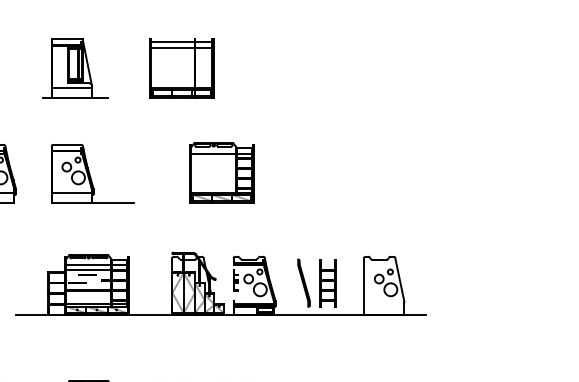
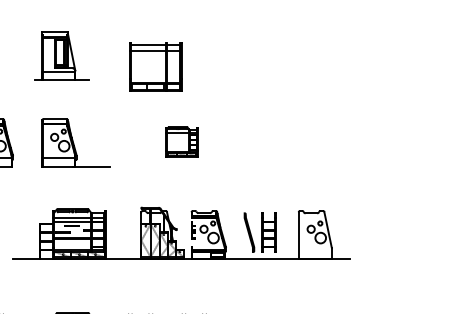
part: (181, 68) -> (155, 67), moved
part: (221, 172) -> (181, 141), size x0.6

